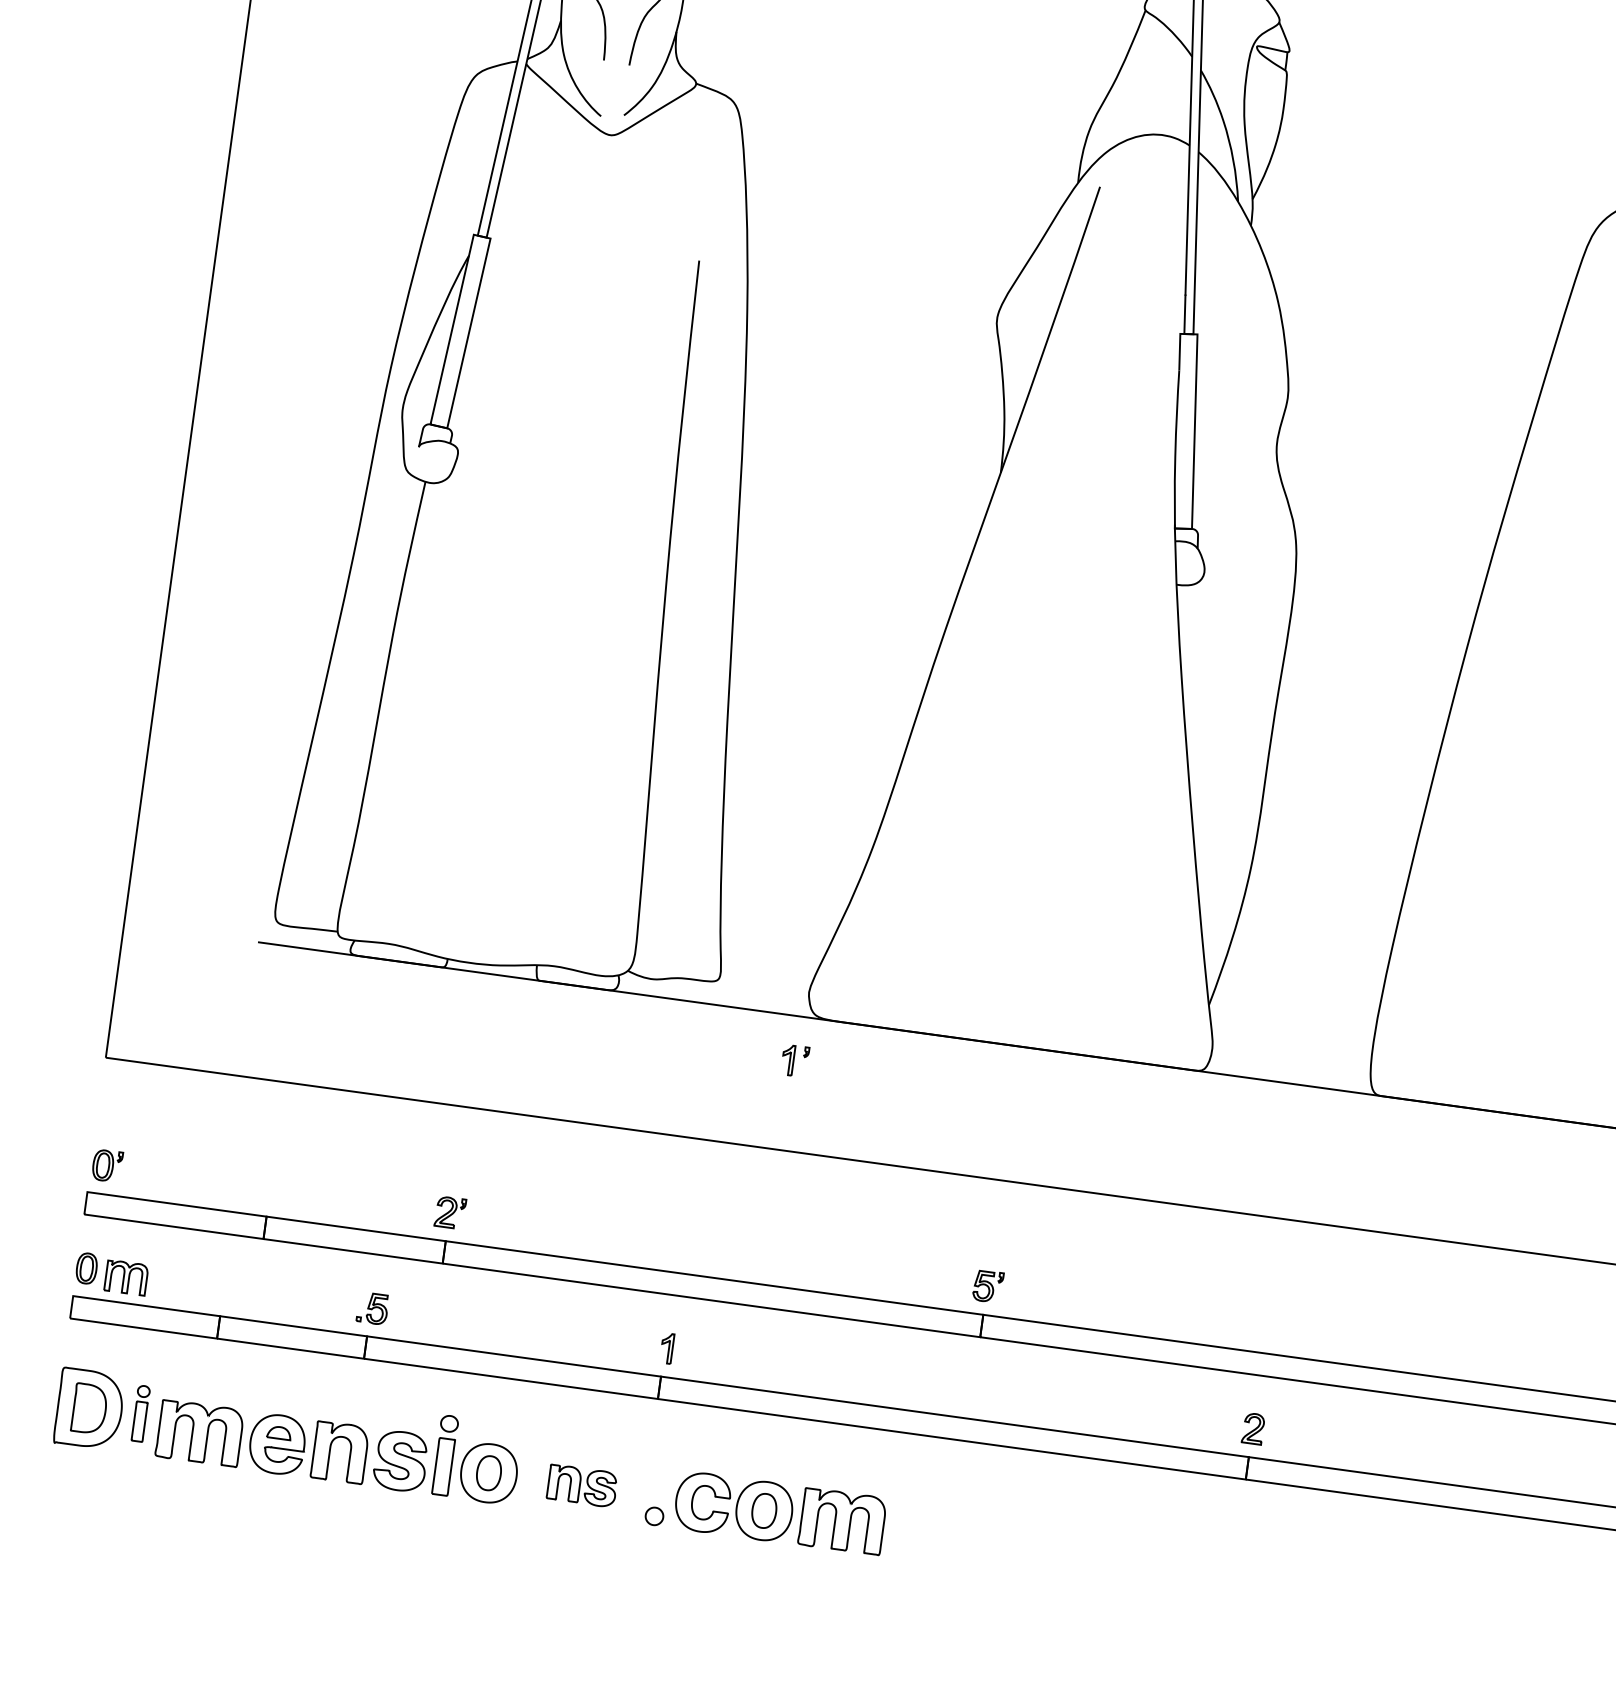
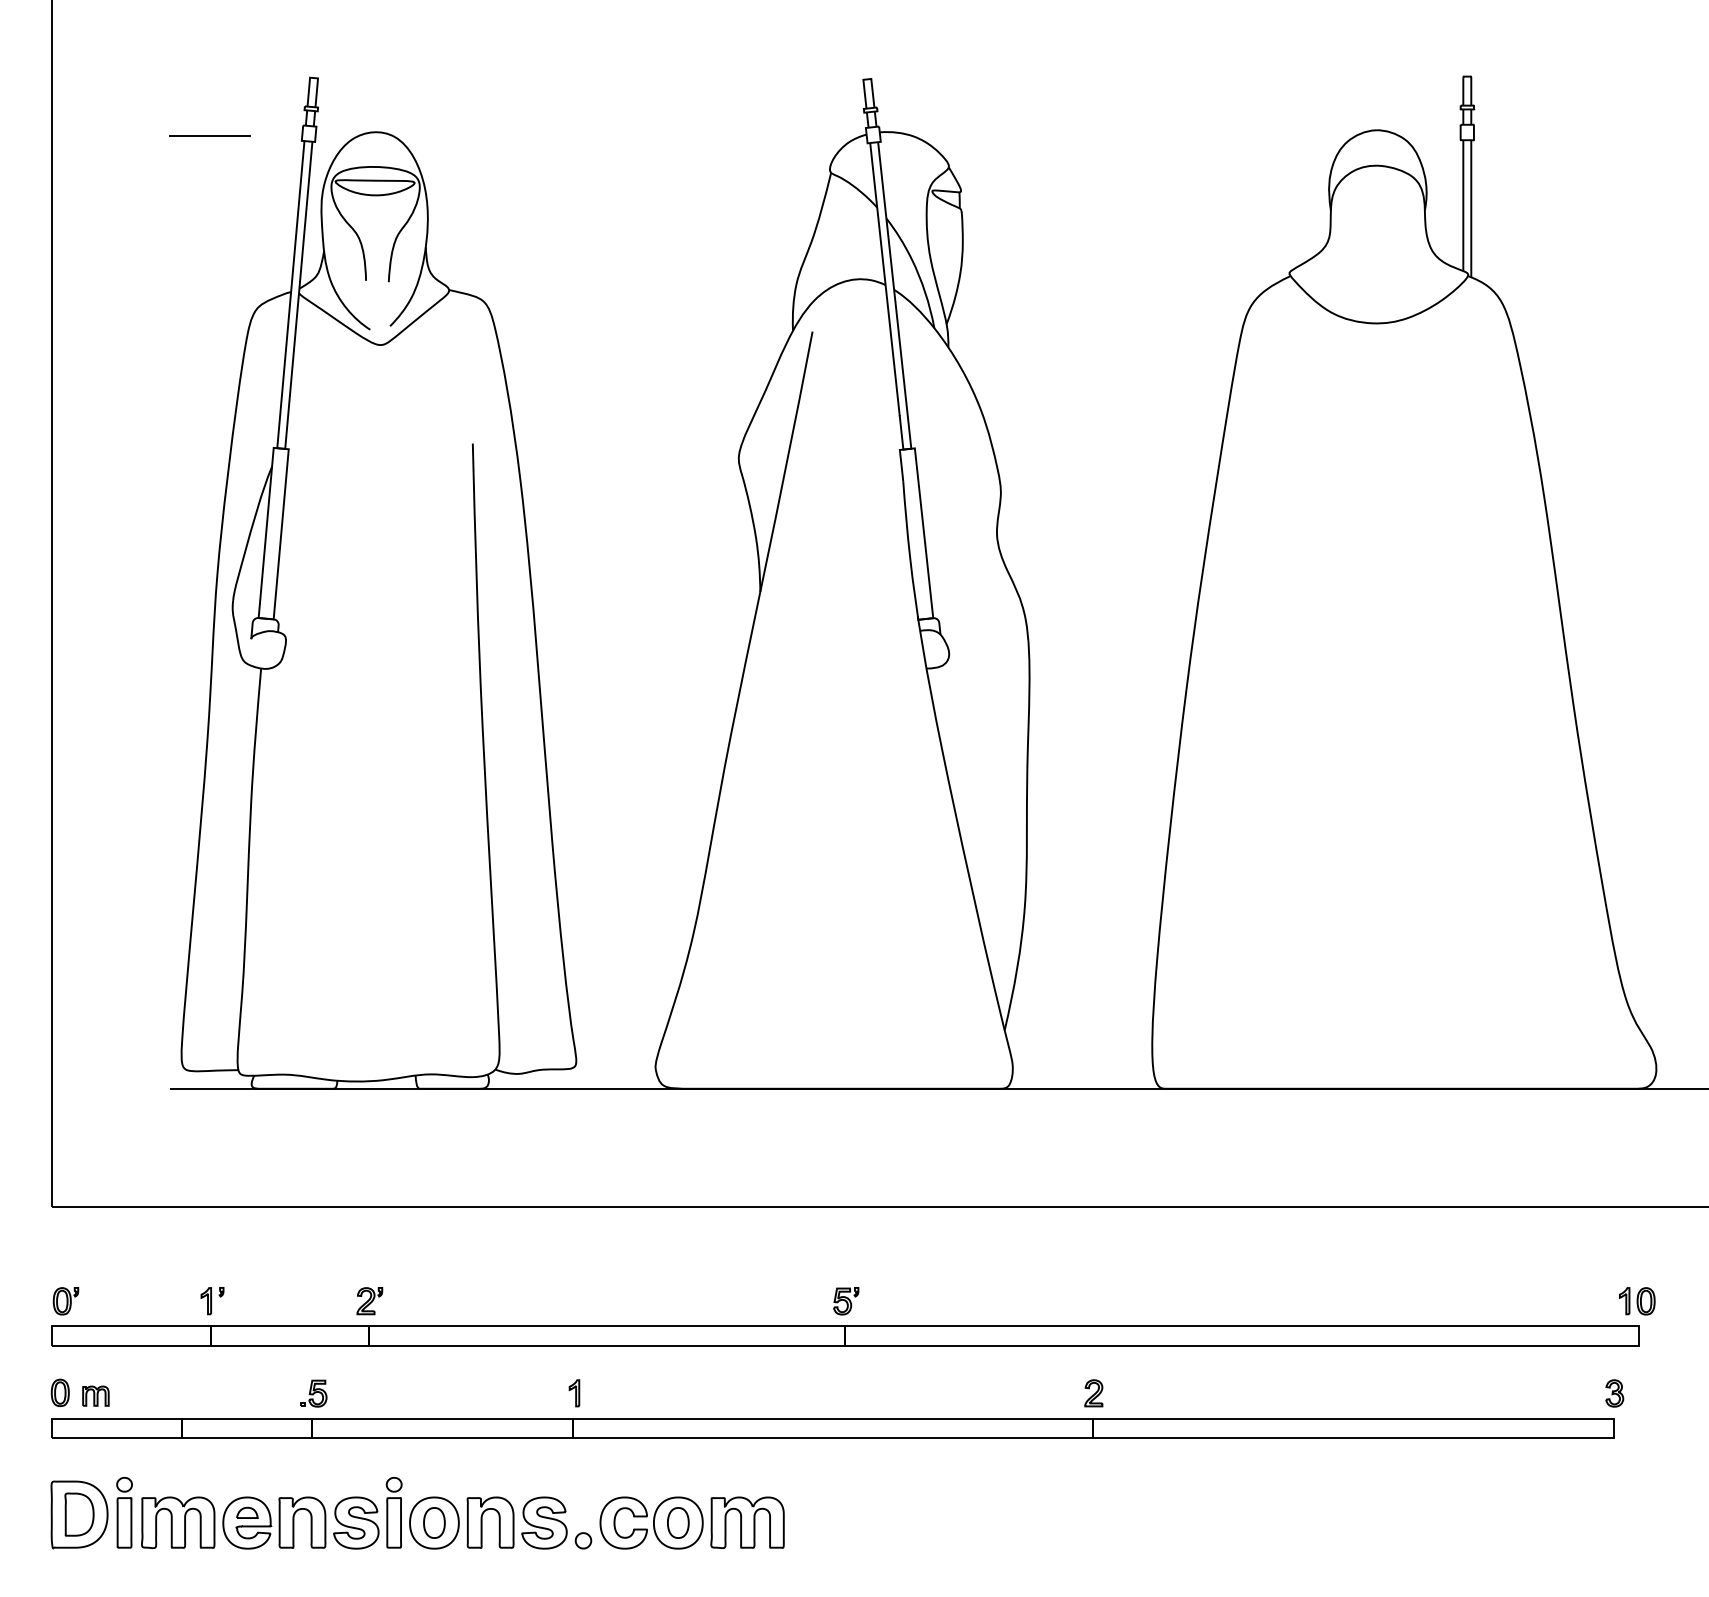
part: (795, 1061) -> (212, 1301), moved
part: (126, 1276) -> (95, 1395), size x0.71
part: (140, 1413) -> (124, 1512), size x1.43
part: (581, 1485) -> (516, 1522), size x1.67

